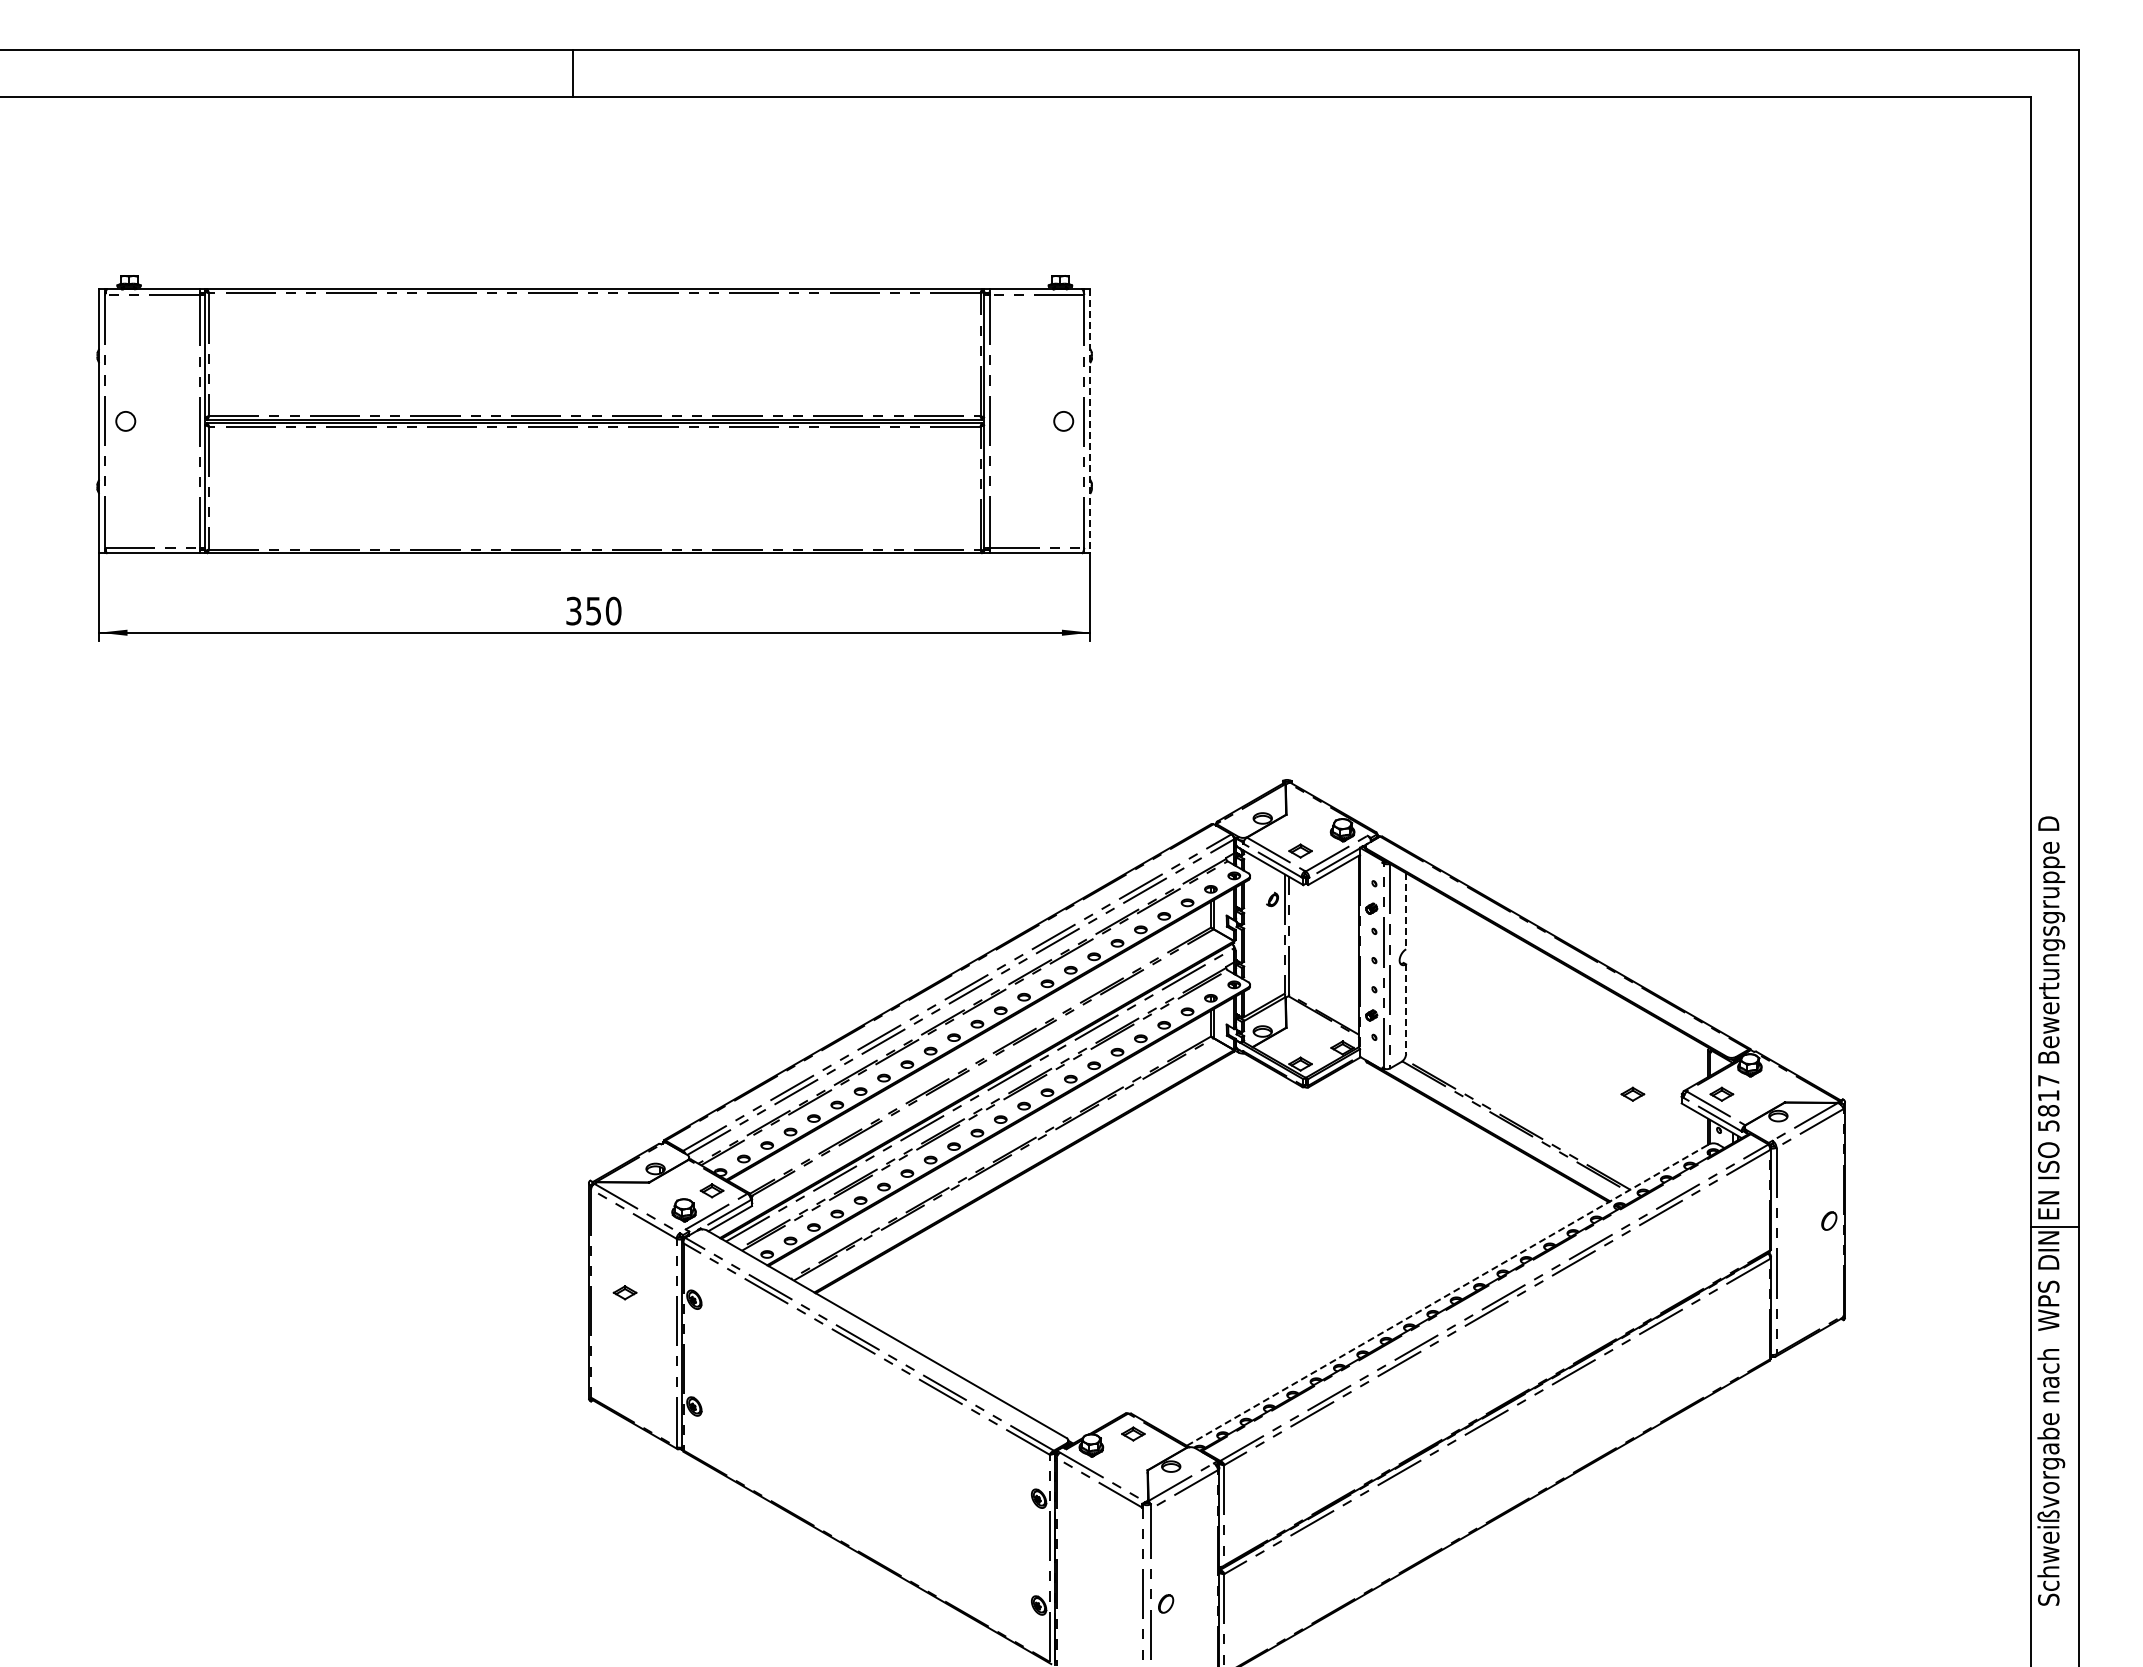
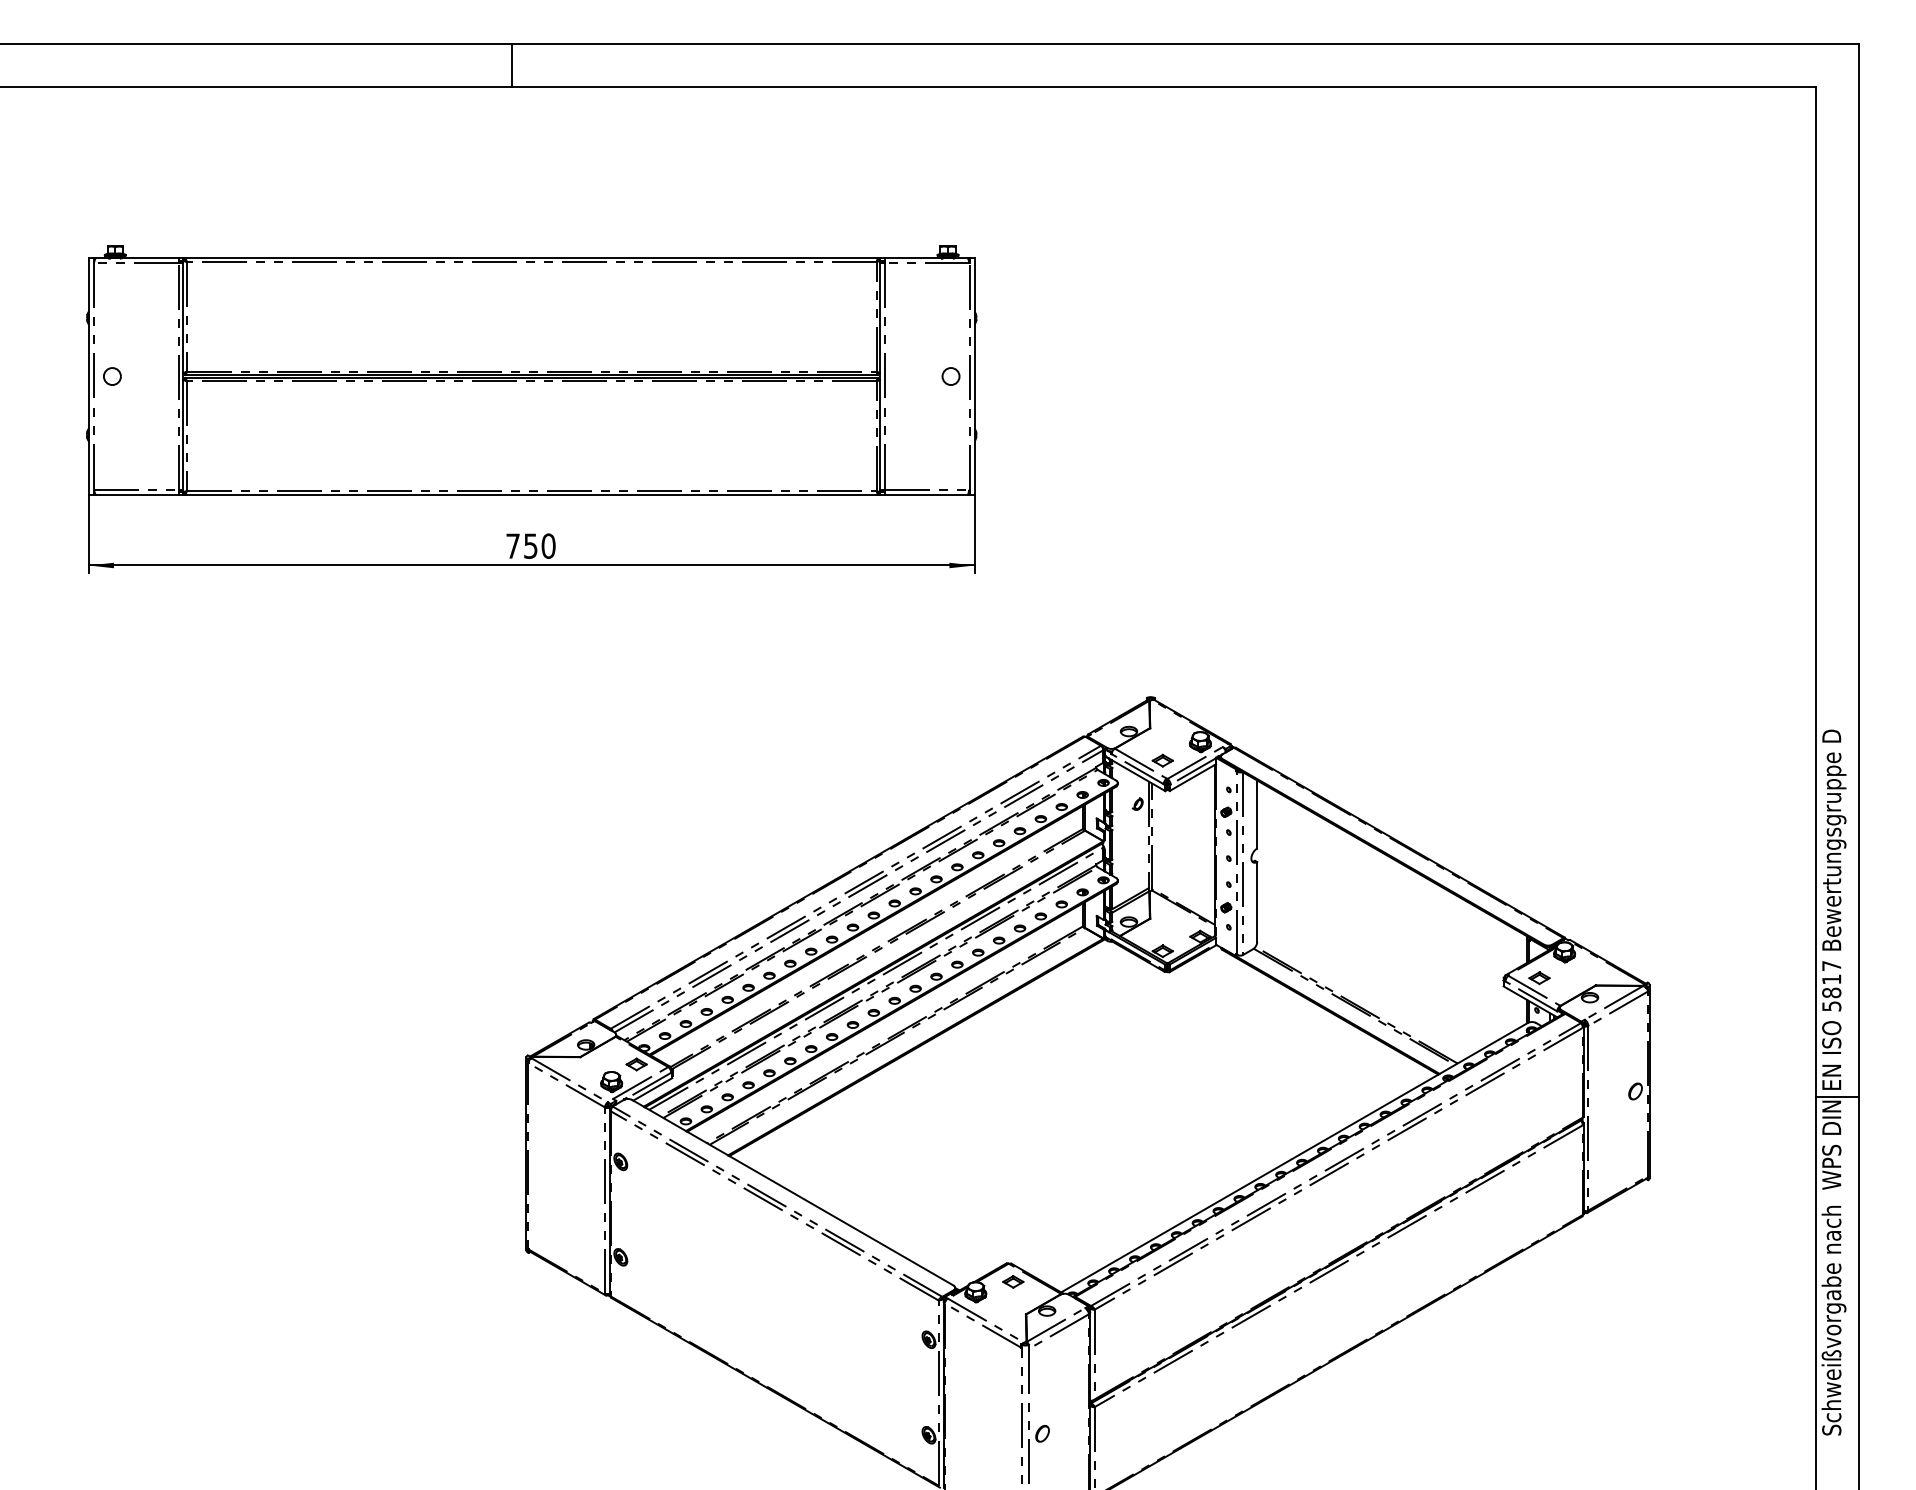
line: (1090, 421) -> (974, 376), dashed -> solid
text: (573, 610) -> (512, 545), 350 -> 750
line: (1406, 911) -> (1257, 814), dashed -> solid
line: (1406, 1009) -> (1257, 902), dashed -> solid
part: (1632, 1093) -> (1459, 977), removed
part: (624, 1292) -> (558, 1155), removed
line: (1448, 1294) -> (1295, 1157), dashed -> solid

